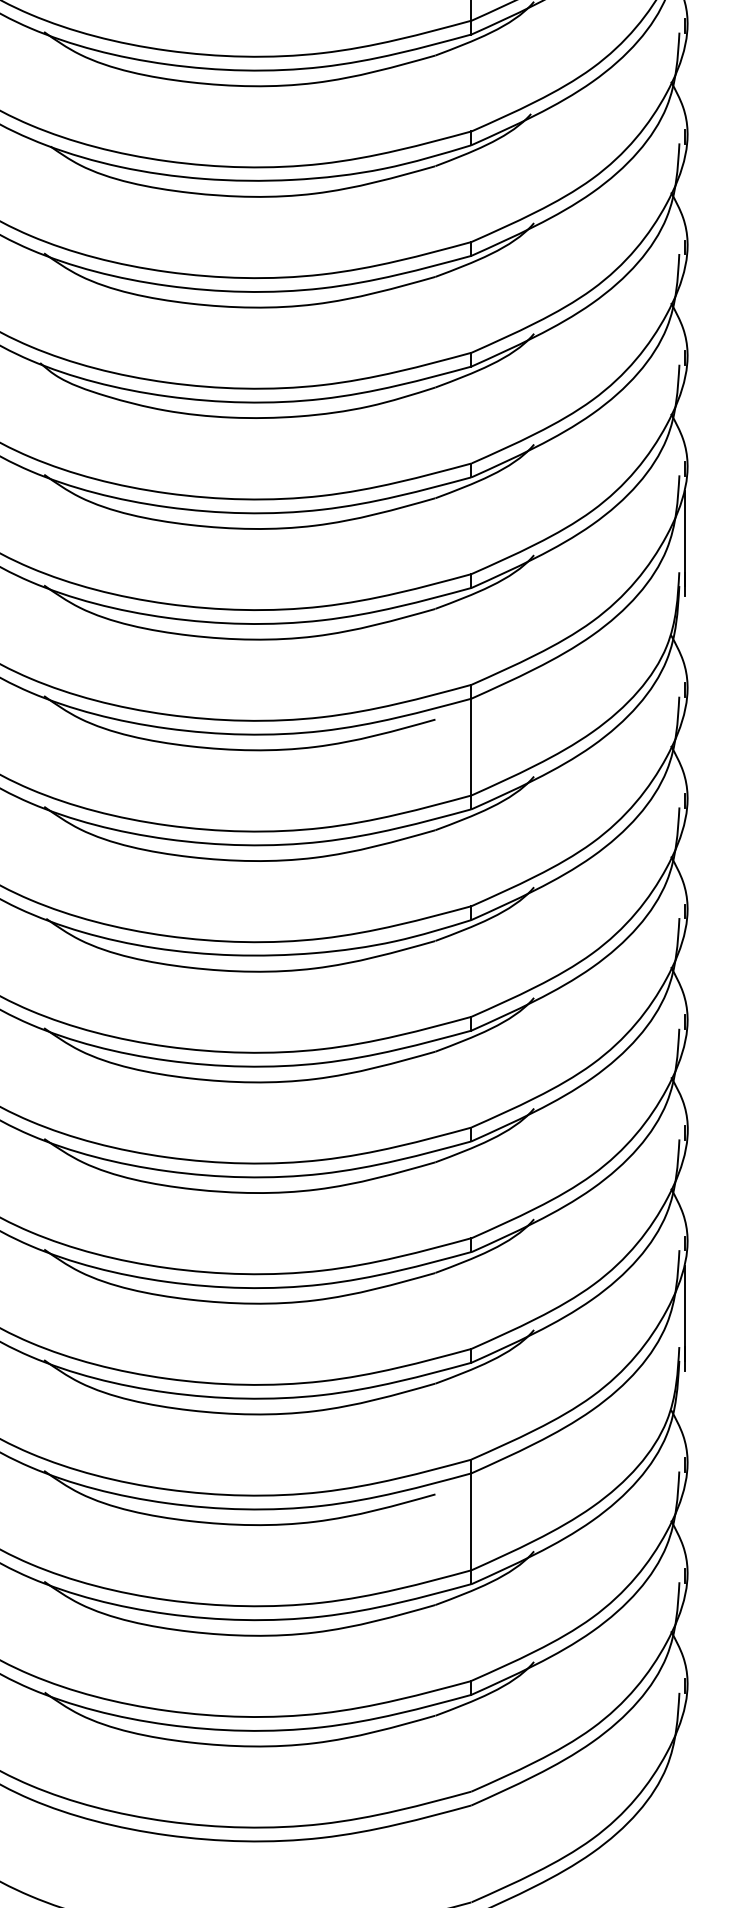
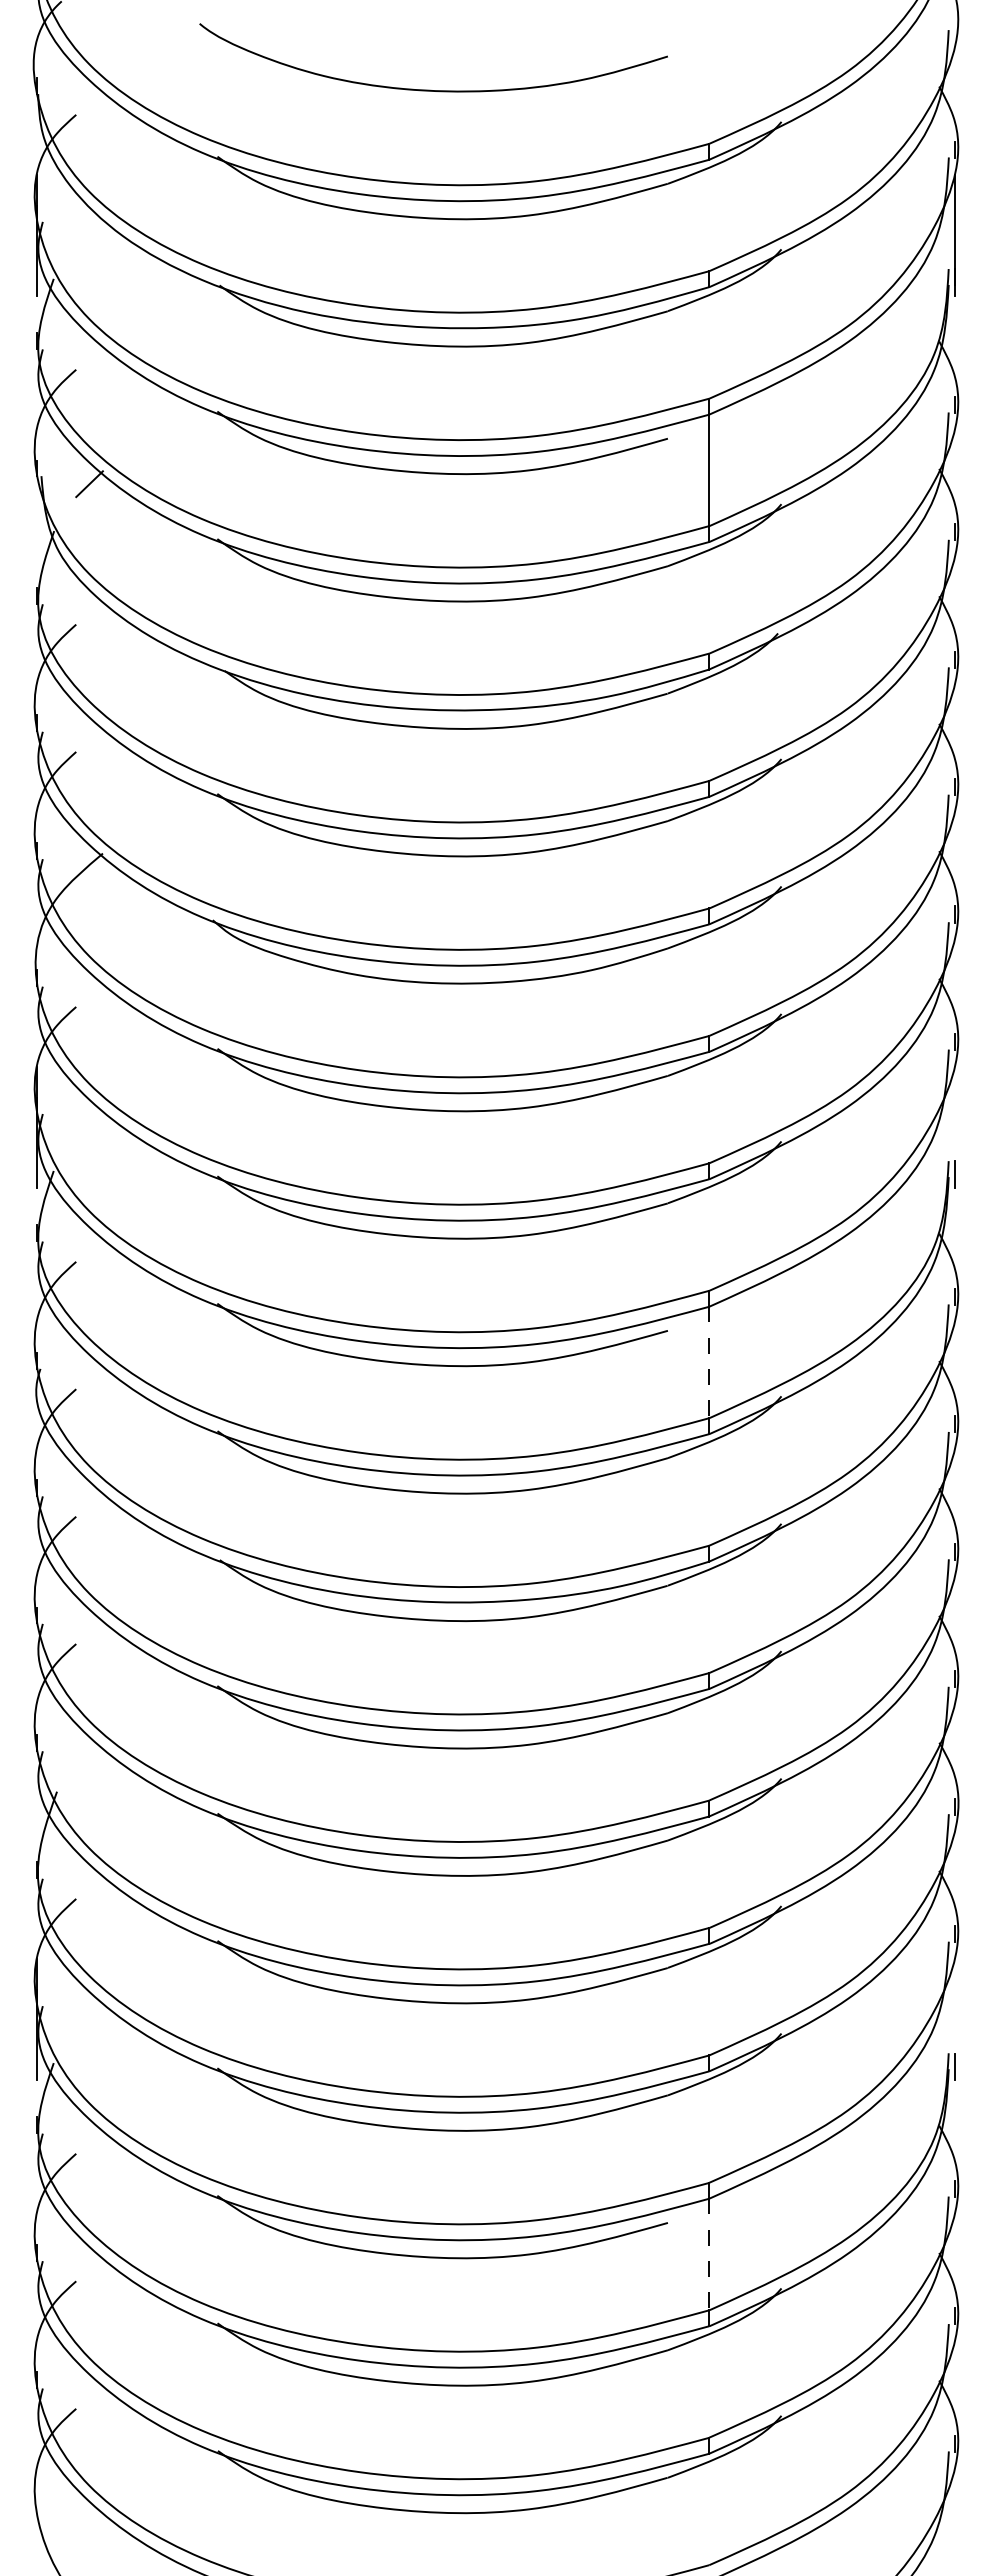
line: (684, 538) -> (954, 1122), removed
line: (471, 747) -> (709, 1362), solid -> dashed
line: (684, 1313) -> (954, 2014), removed
line: (471, 1521) -> (709, 2254), solid -> dashed

